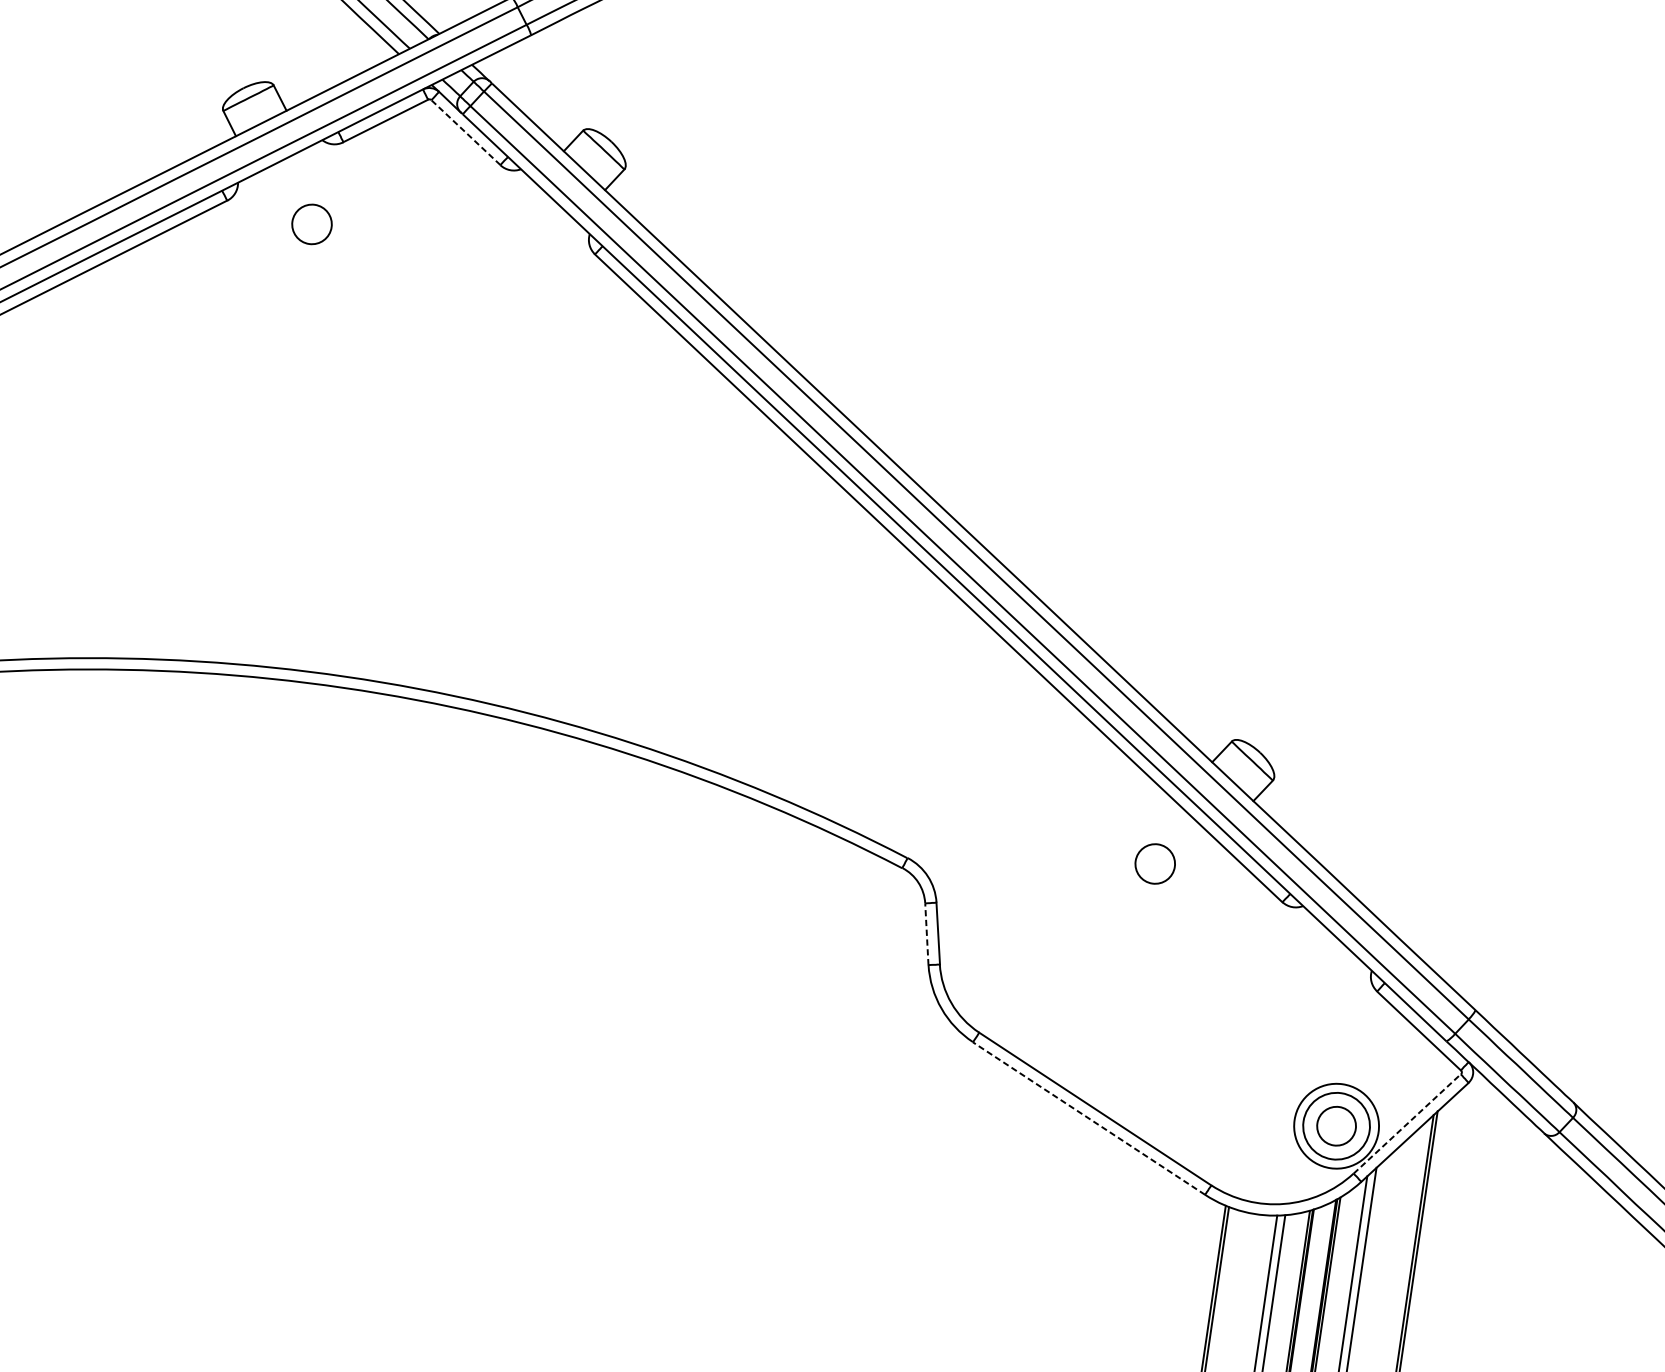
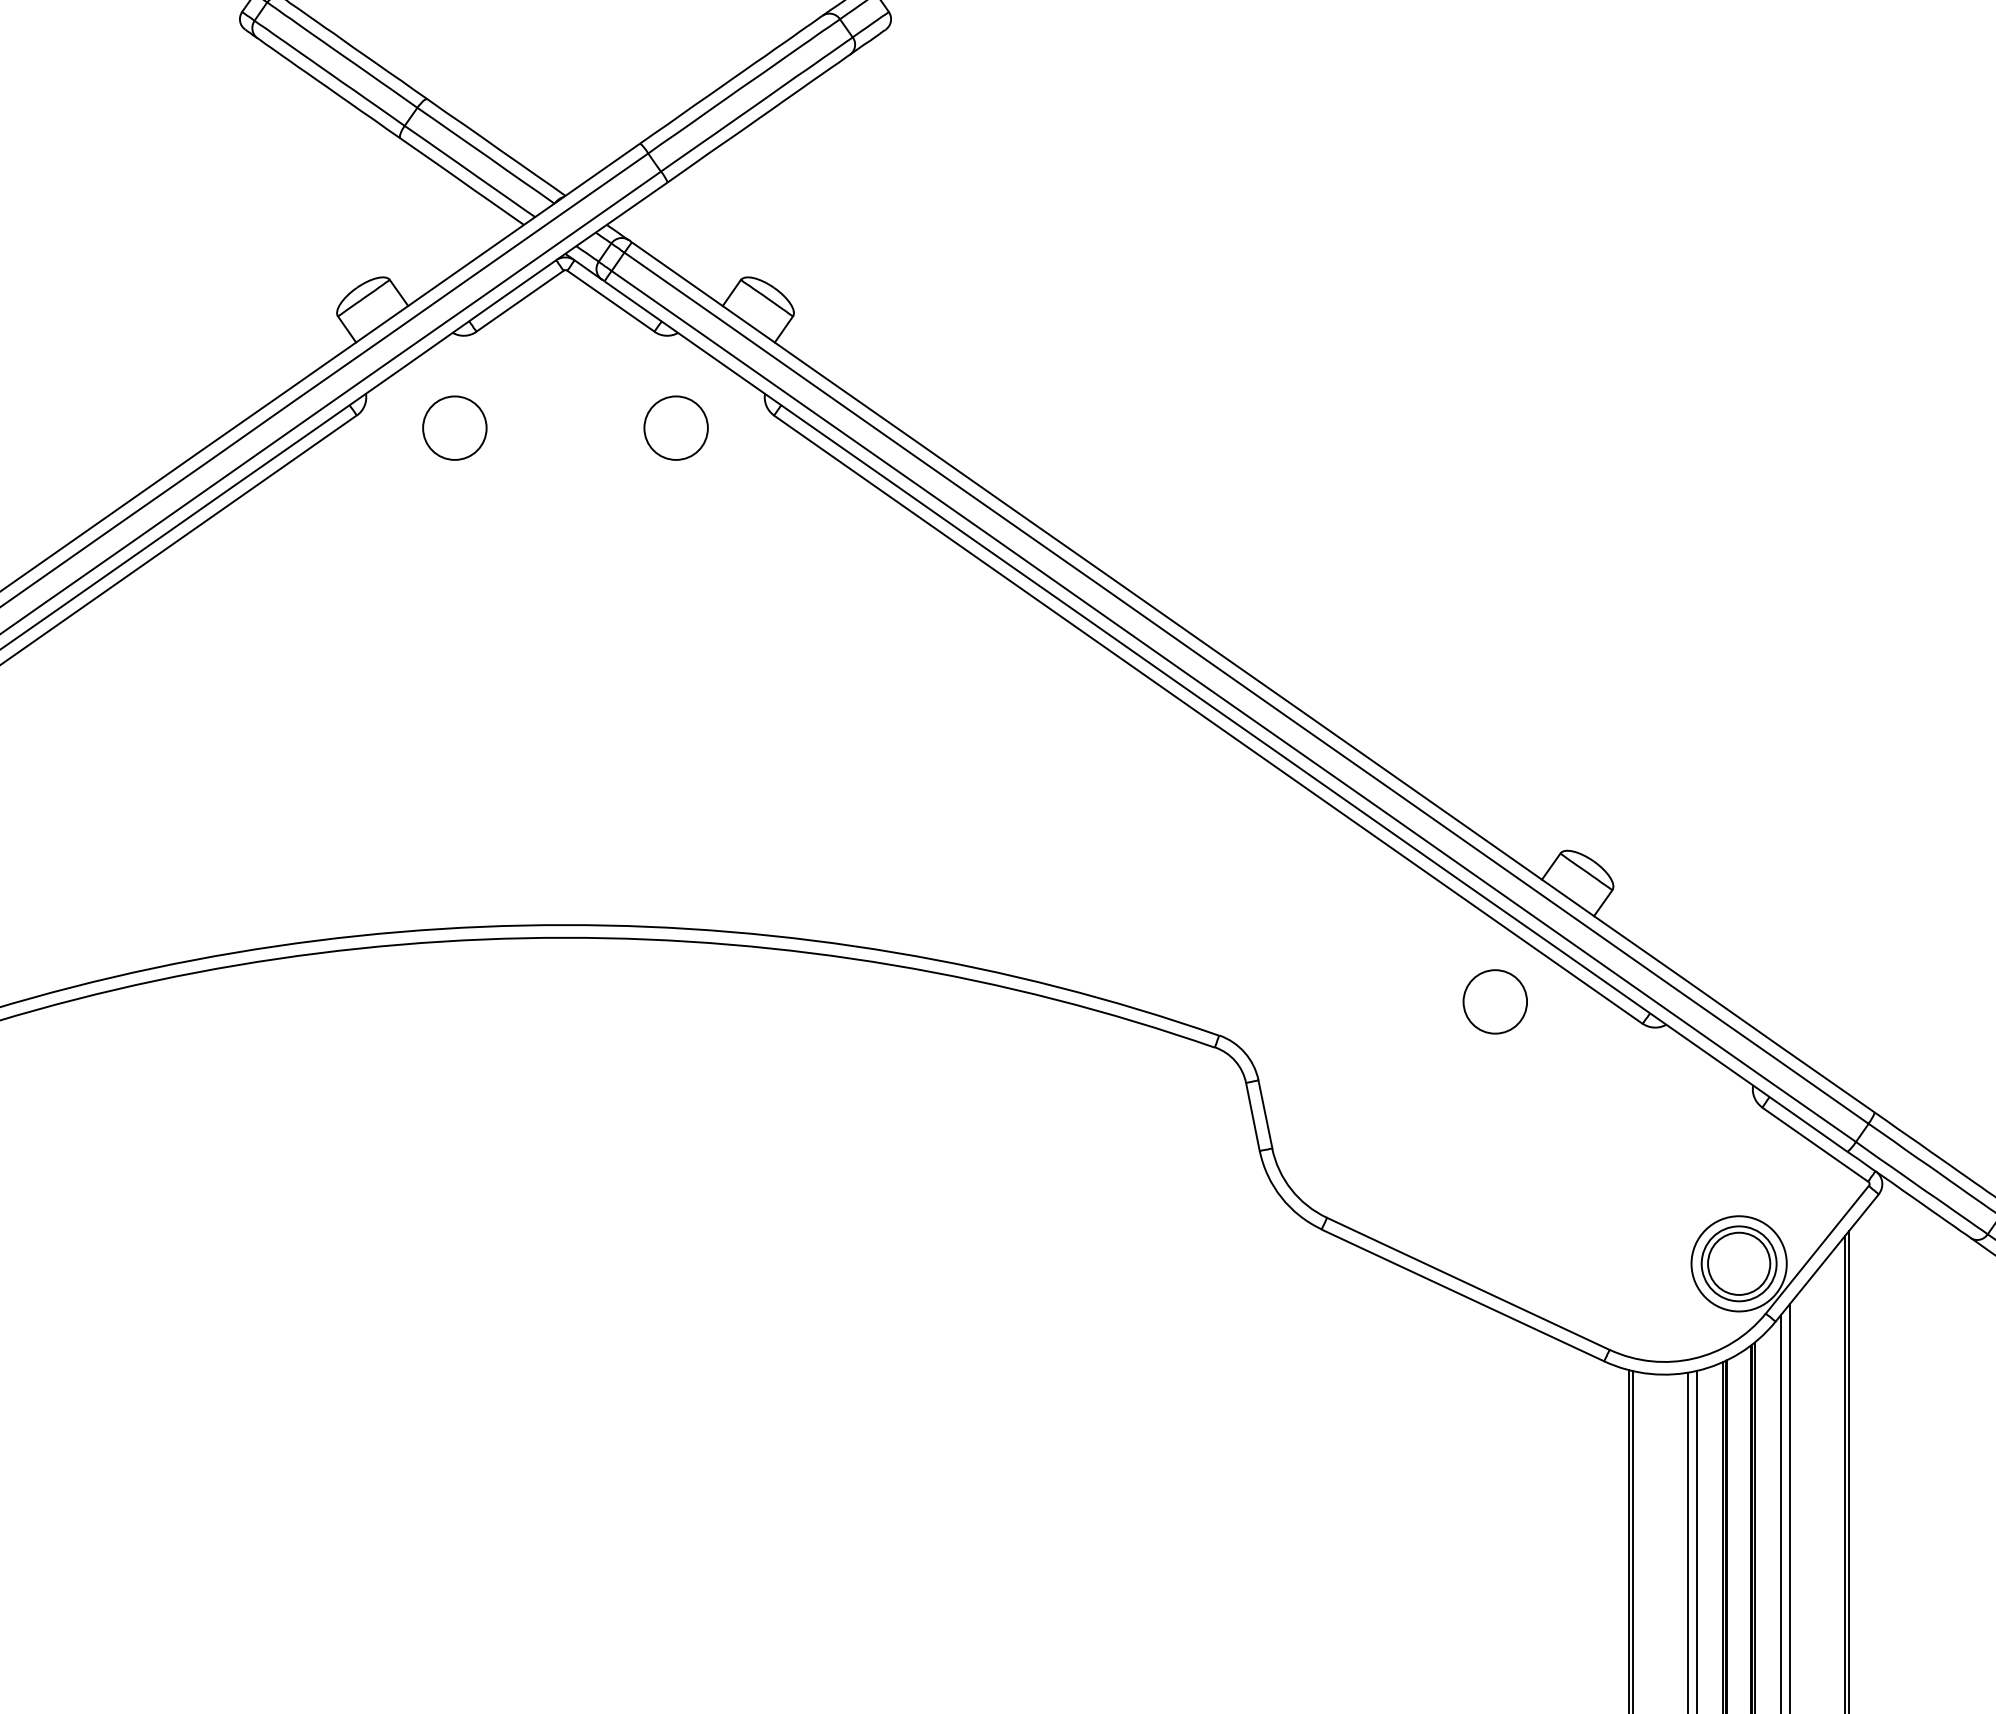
line: (465, 131) -> (610, 300), dashed -> solid
circle: (311, 223) -> (454, 427), size x1.43
circle: (506, 252) -> (675, 427), added
circle: (1154, 863) -> (1494, 1001), size x1.43
line: (926, 934) -> (1252, 1117), dashed -> solid
line: (1088, 1118) -> (1462, 1295), dashed -> solid
line: (1407, 1123) -> (1817, 1249), dashed -> solid
circle: (1336, 1125) -> (1739, 1263), size x1.43

